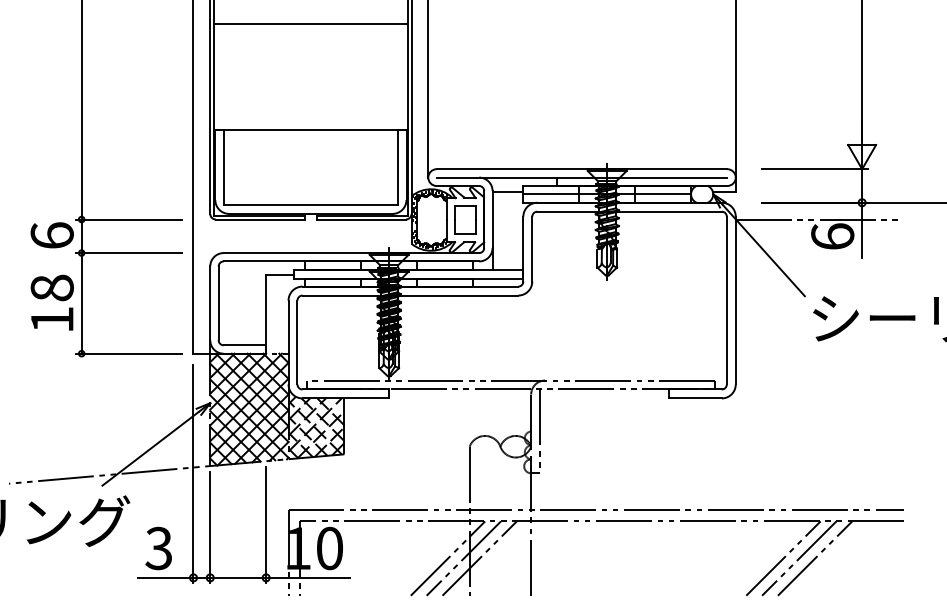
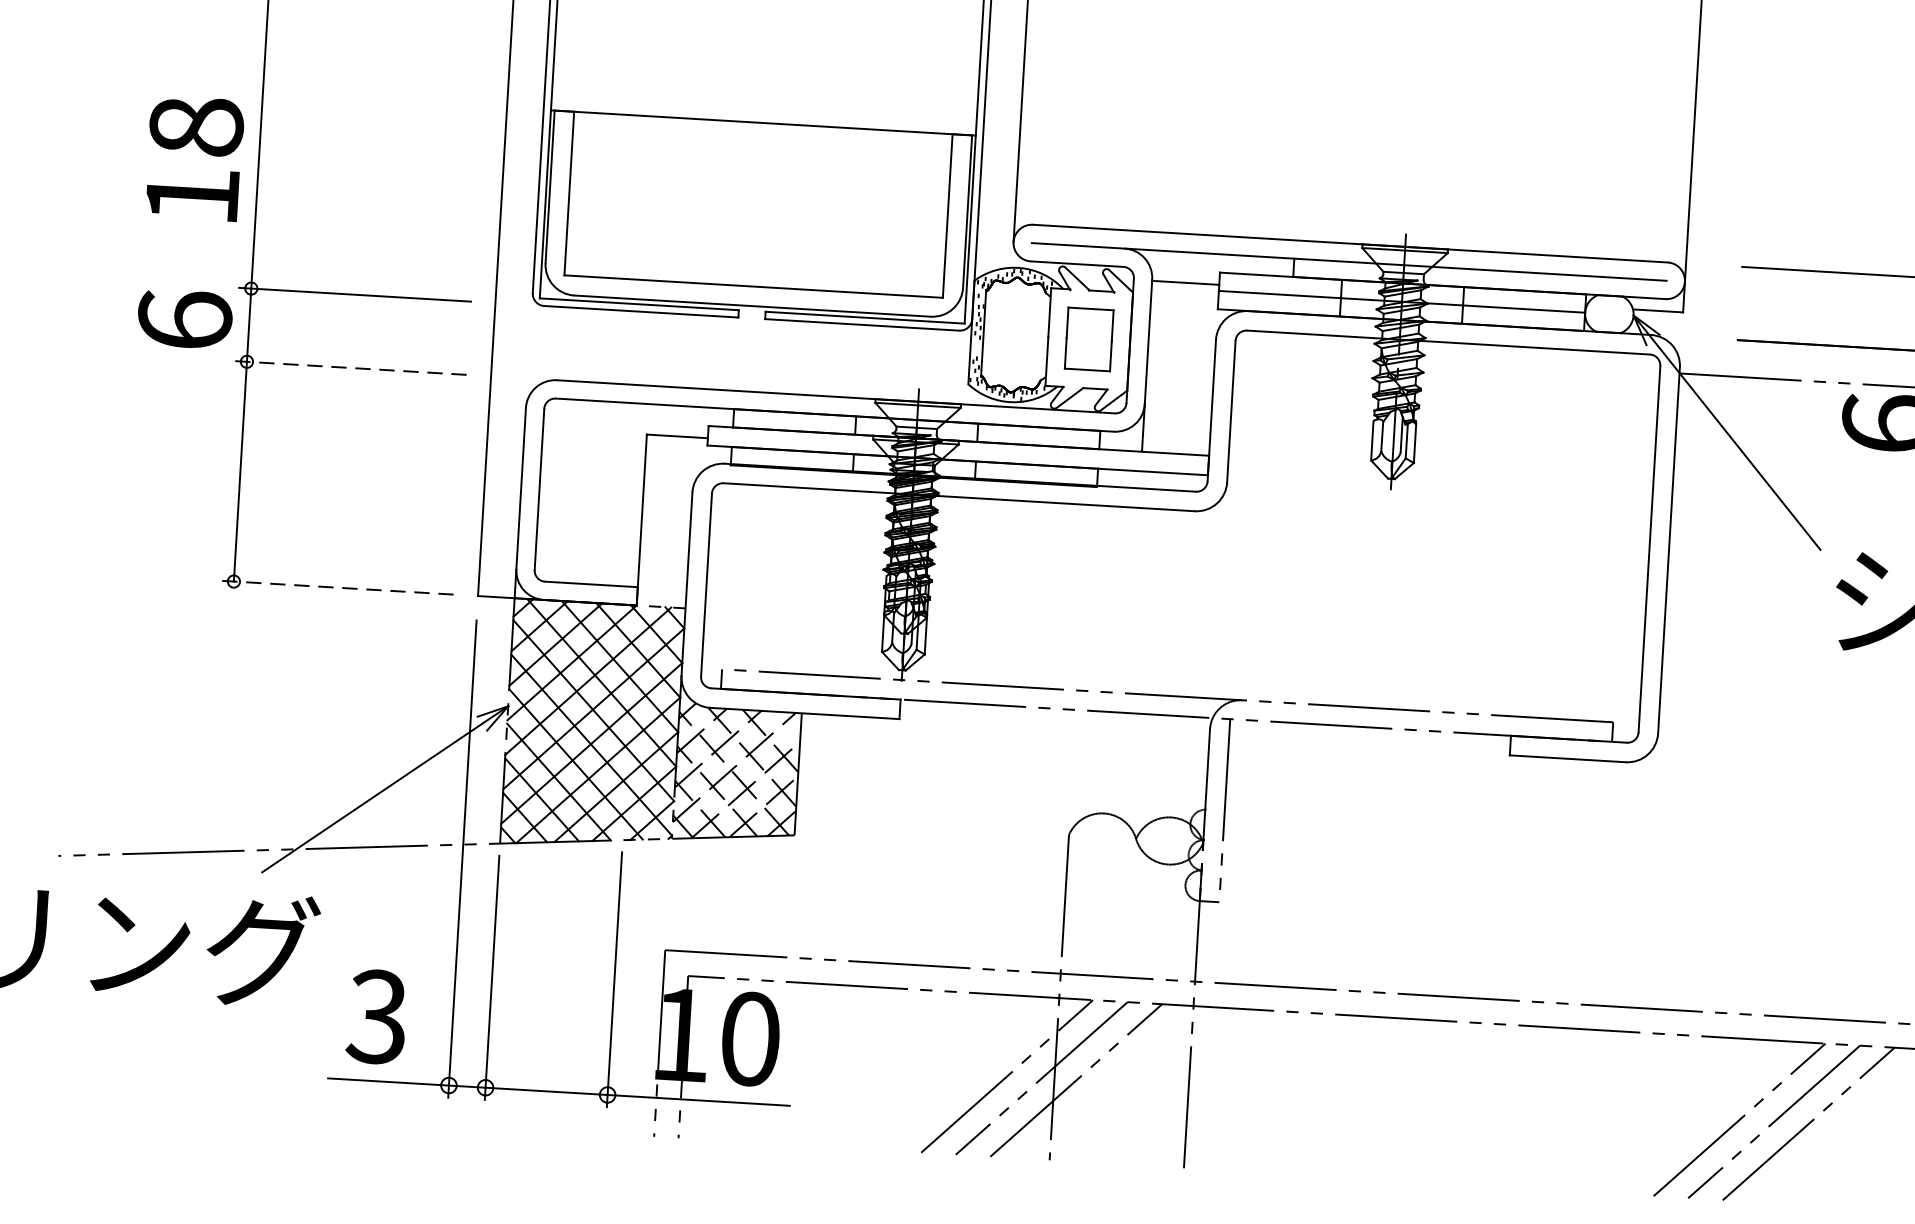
line: (128, 253) -> (349, 368), solid -> dashed
text: (51, 302) -> (192, 157), moved
line: (128, 353) -> (336, 587), solid -> dashed

